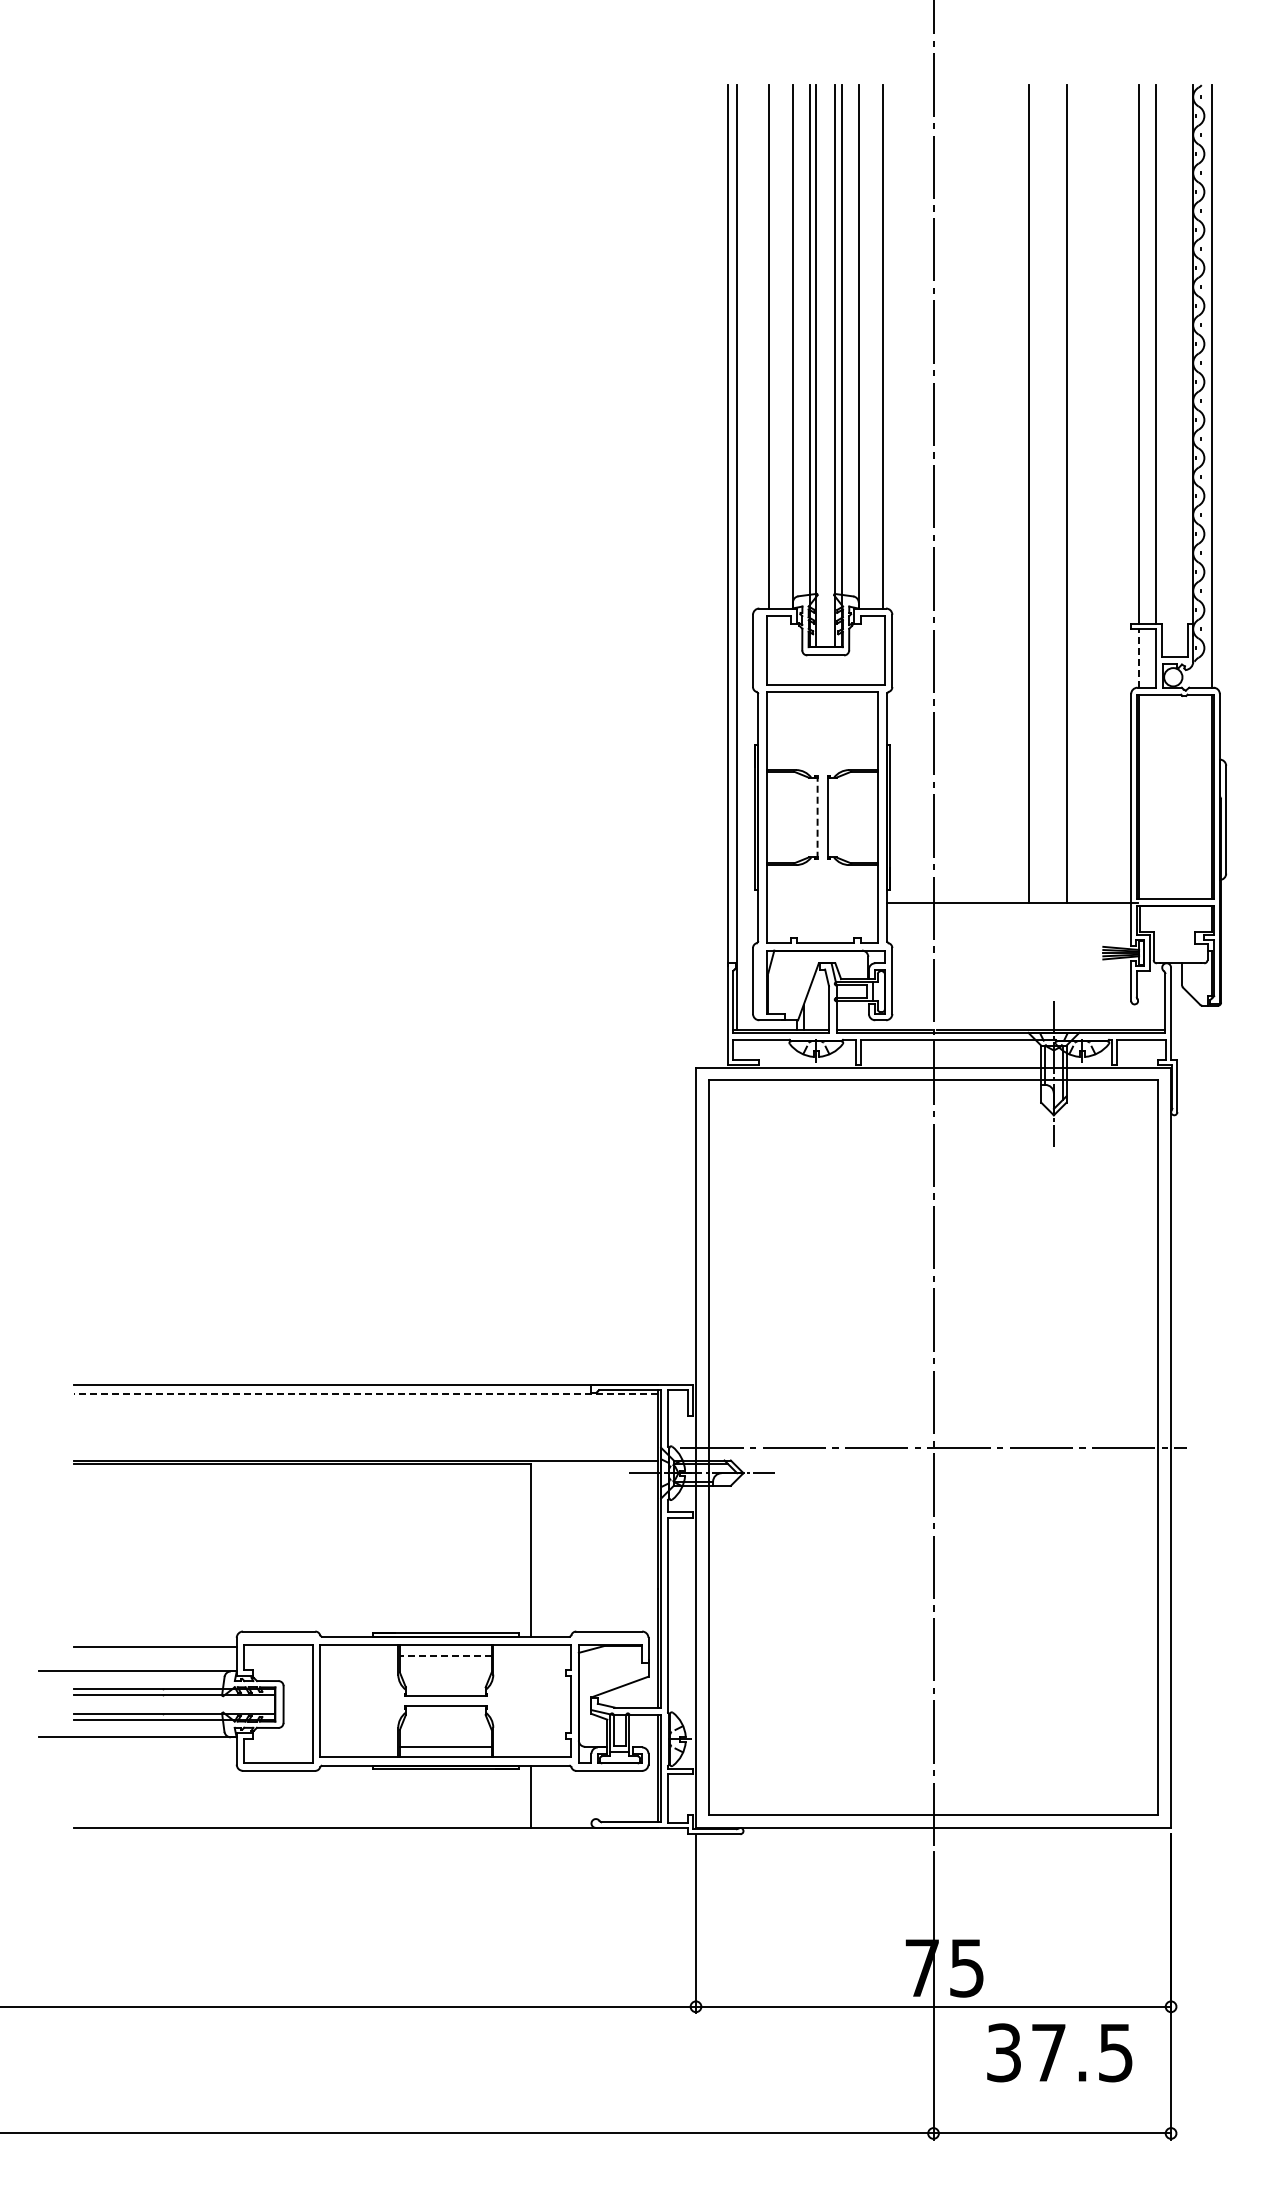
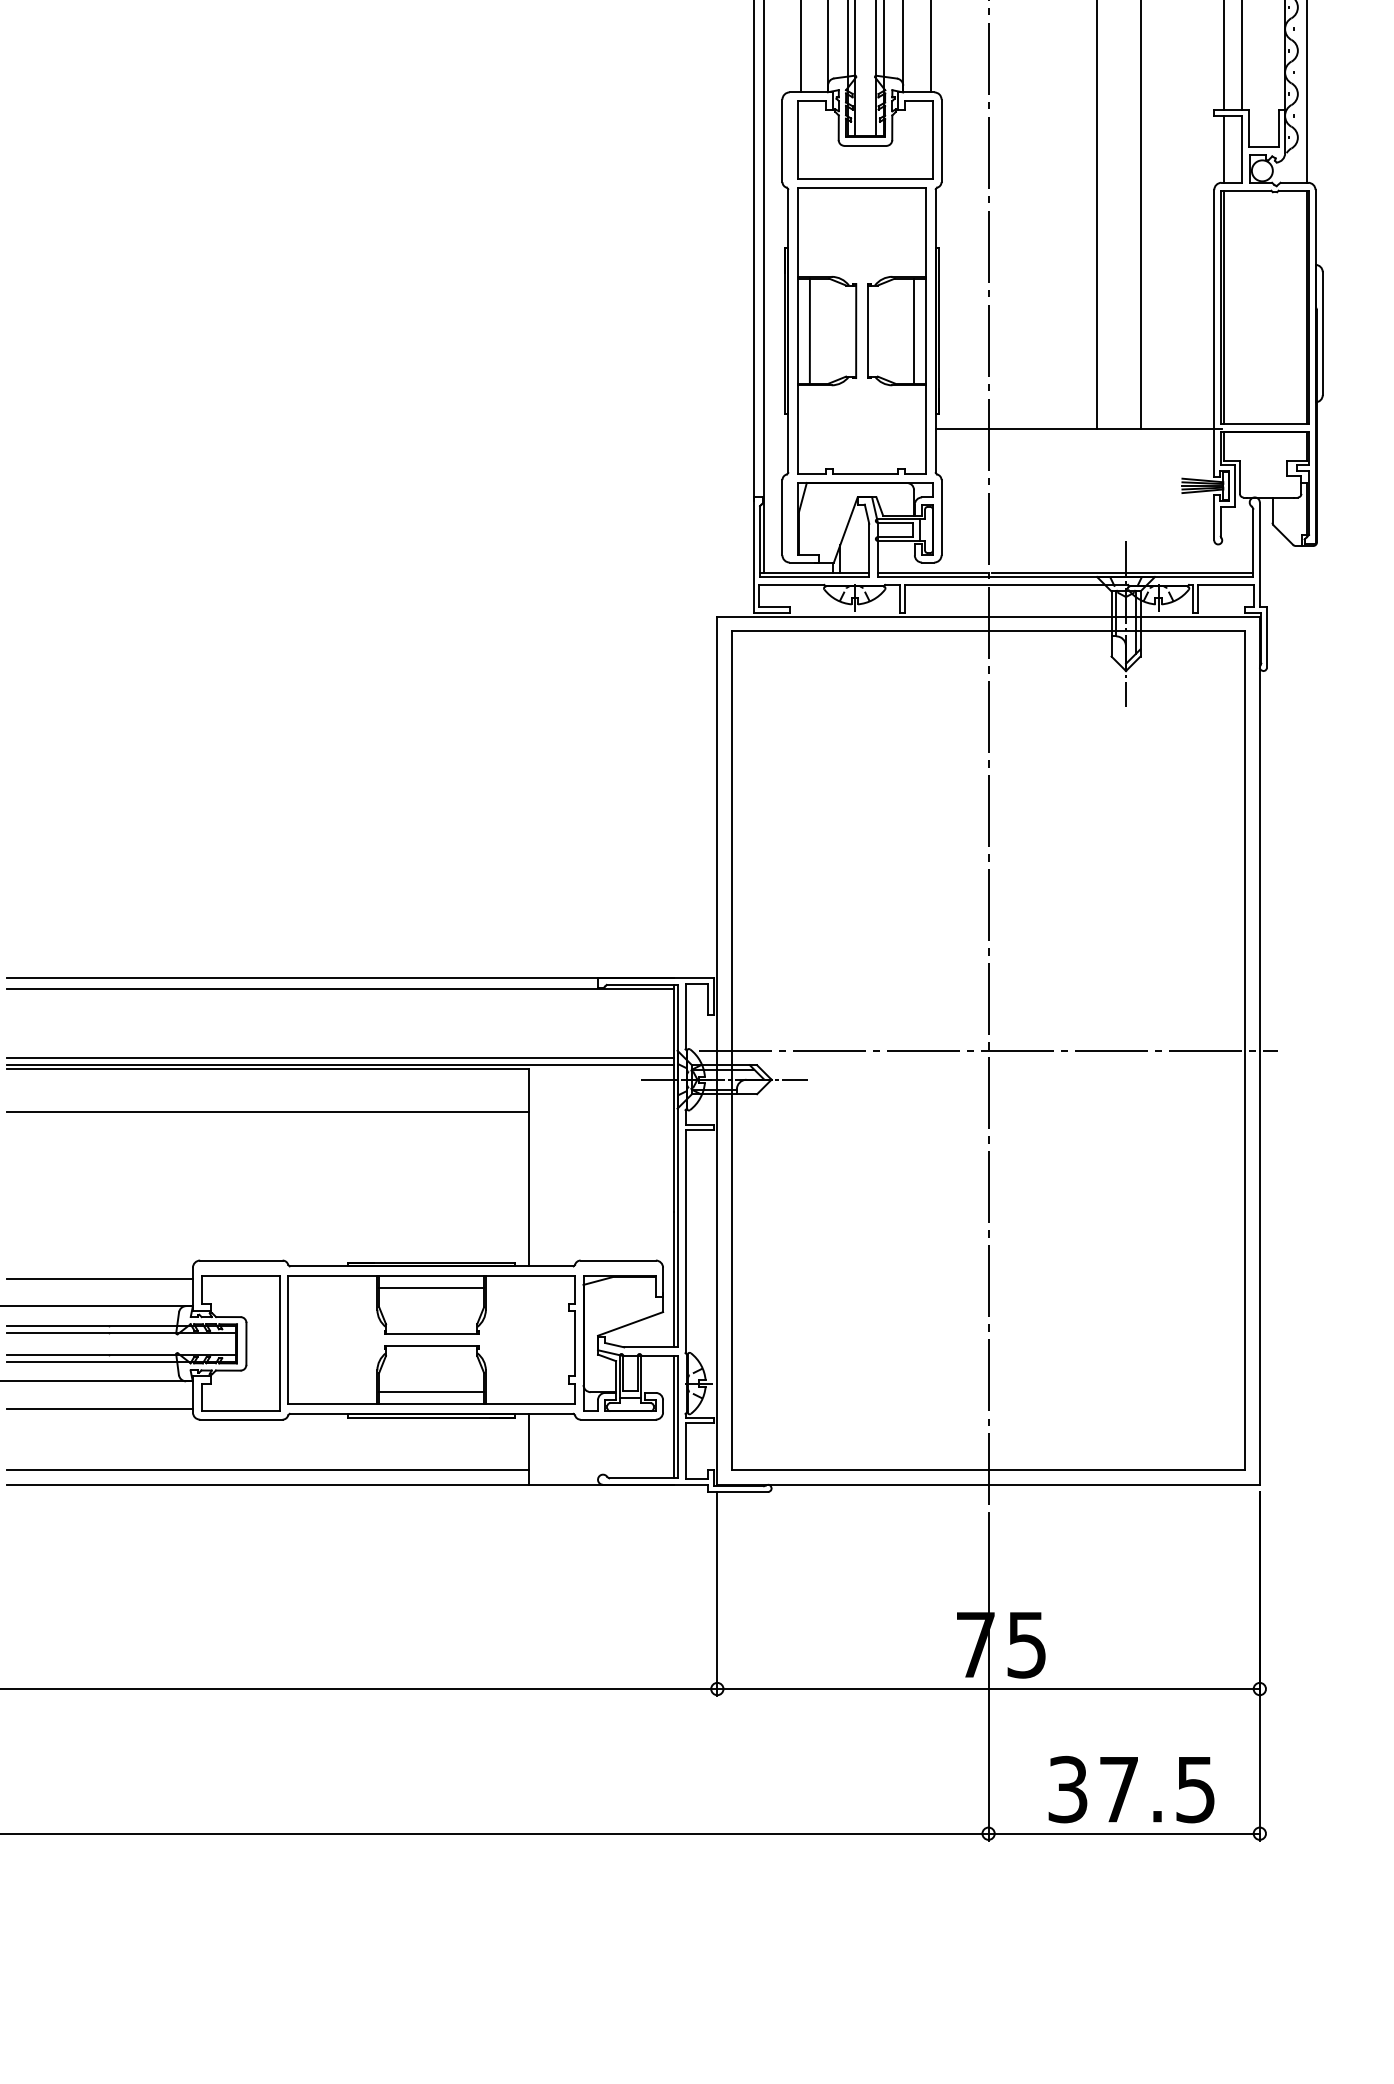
line: (1139, 658) -> (1223, 149), dashed -> solid
line: (777, 817) -> (810, 330), added
line: (817, 817) -> (856, 330), dashed -> solid
line: (868, 817) -> (914, 330), added
line: (366, 1394) -> (341, 989), dashed -> solid
line: (365, 1454) -> (339, 1058), added
line: (302, 1501) -> (268, 1112), added
line: (445, 1655) -> (431, 1287), dashed -> solid
line: (155, 1761) -> (100, 1408), added
line: (302, 1815) -> (268, 1470), added
text: (1059, 2052) -> (1131, 1789), moved

